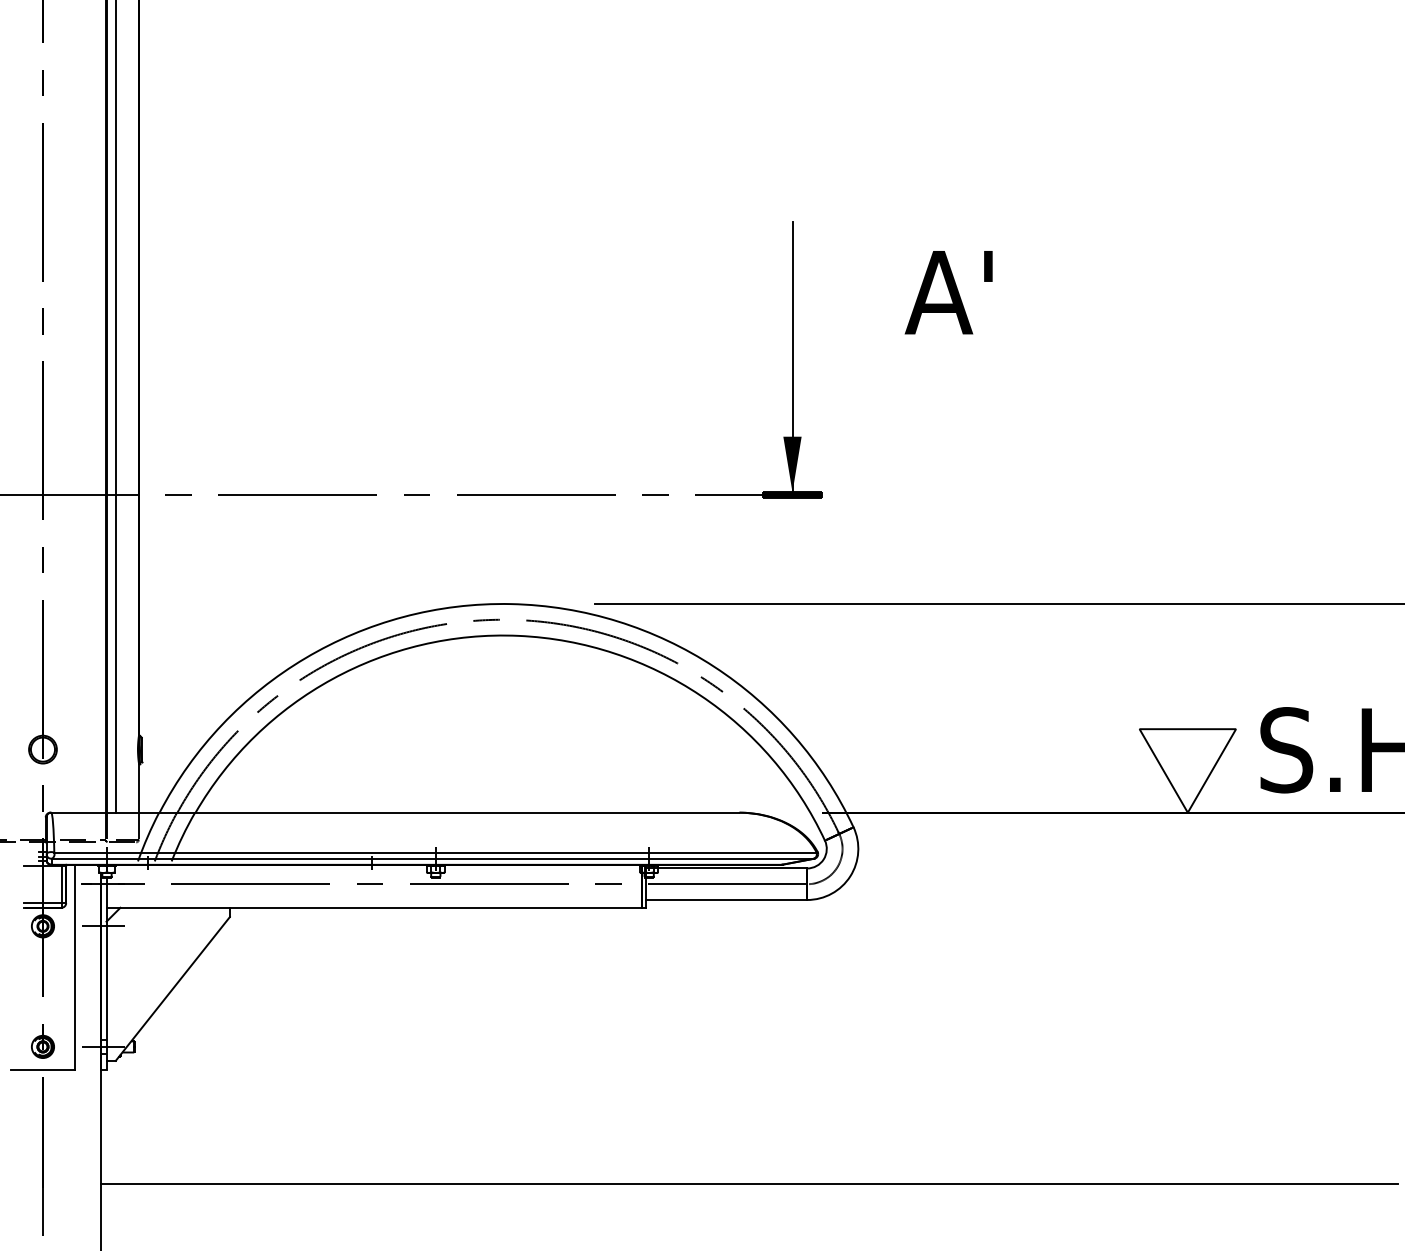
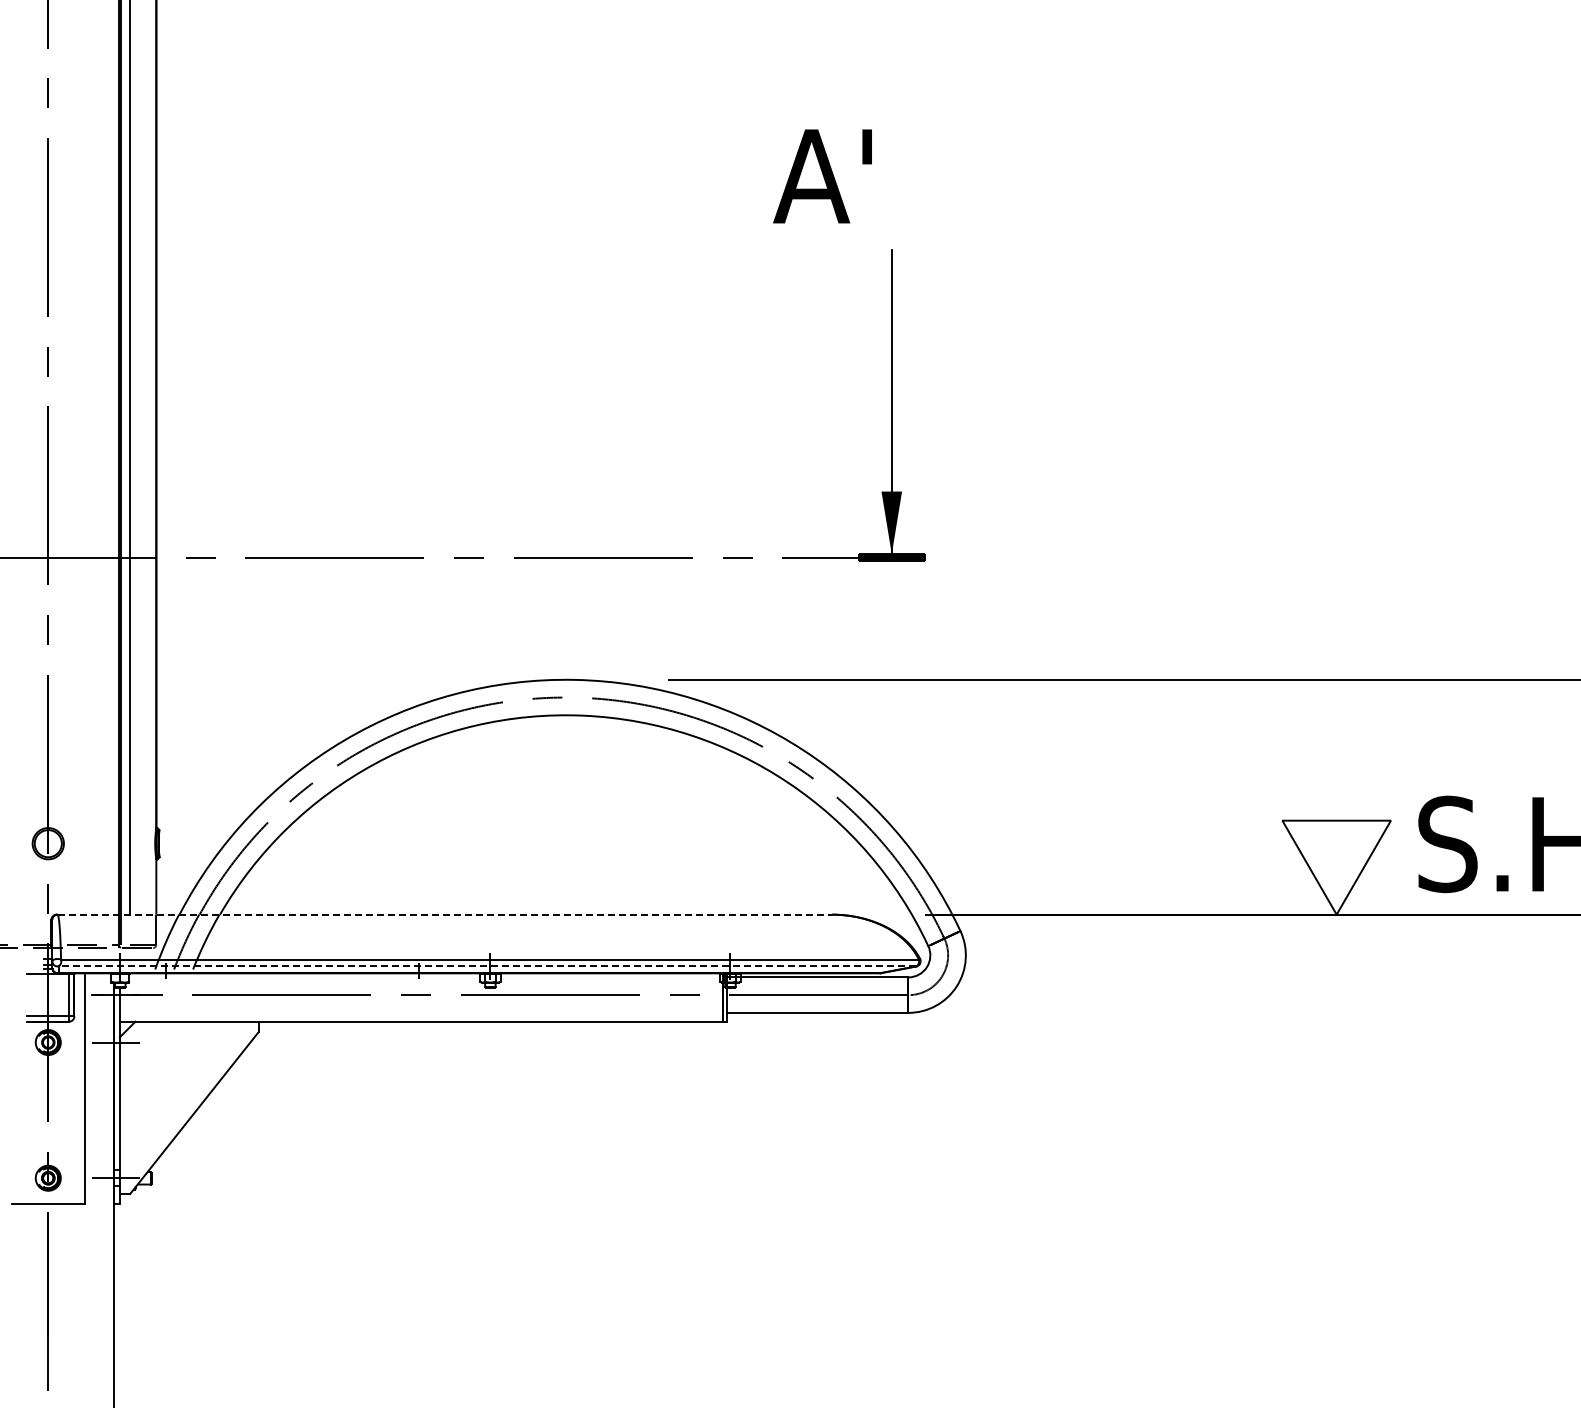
text: (948, 292) -> (822, 176), moved
line: (395, 812) -> (445, 914), solid -> dashed
line: (433, 858) -> (487, 966), solid -> dashed
line: (749, 1183) -> (843, 1332), removed

